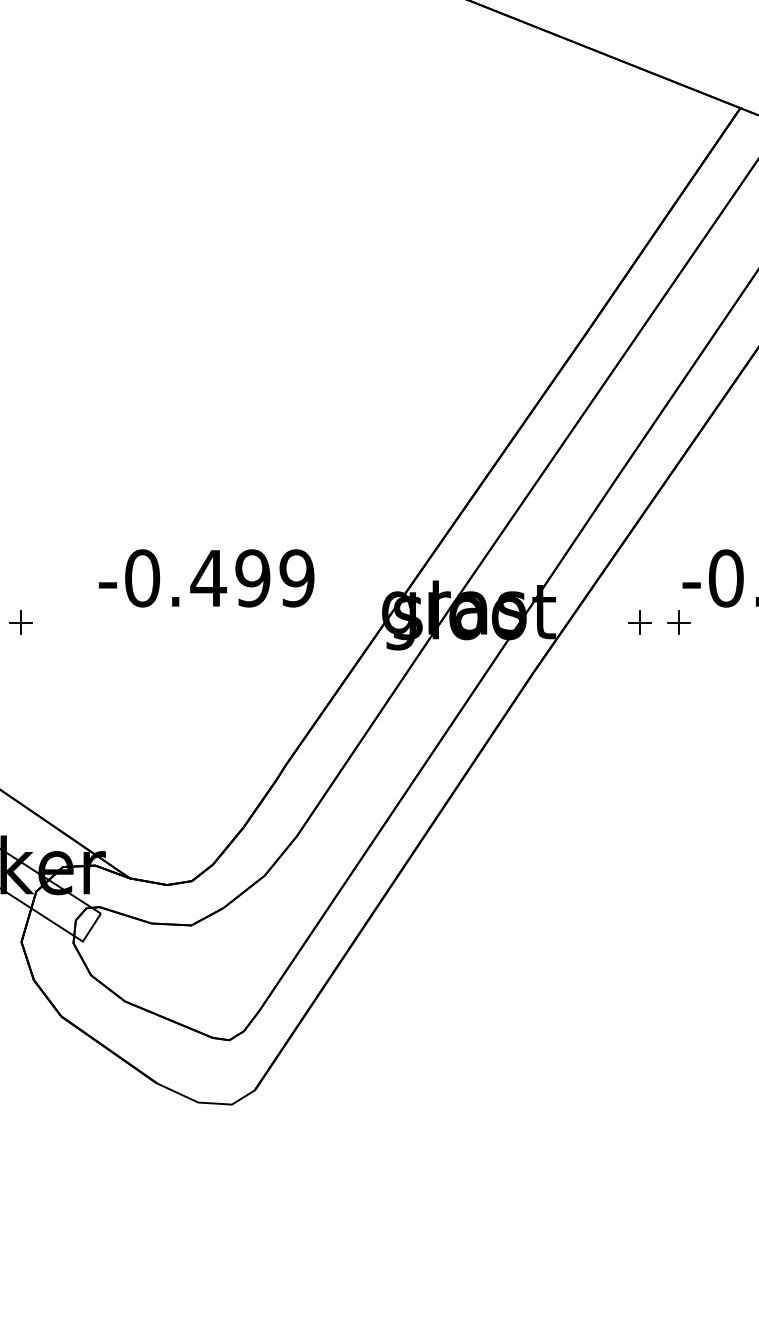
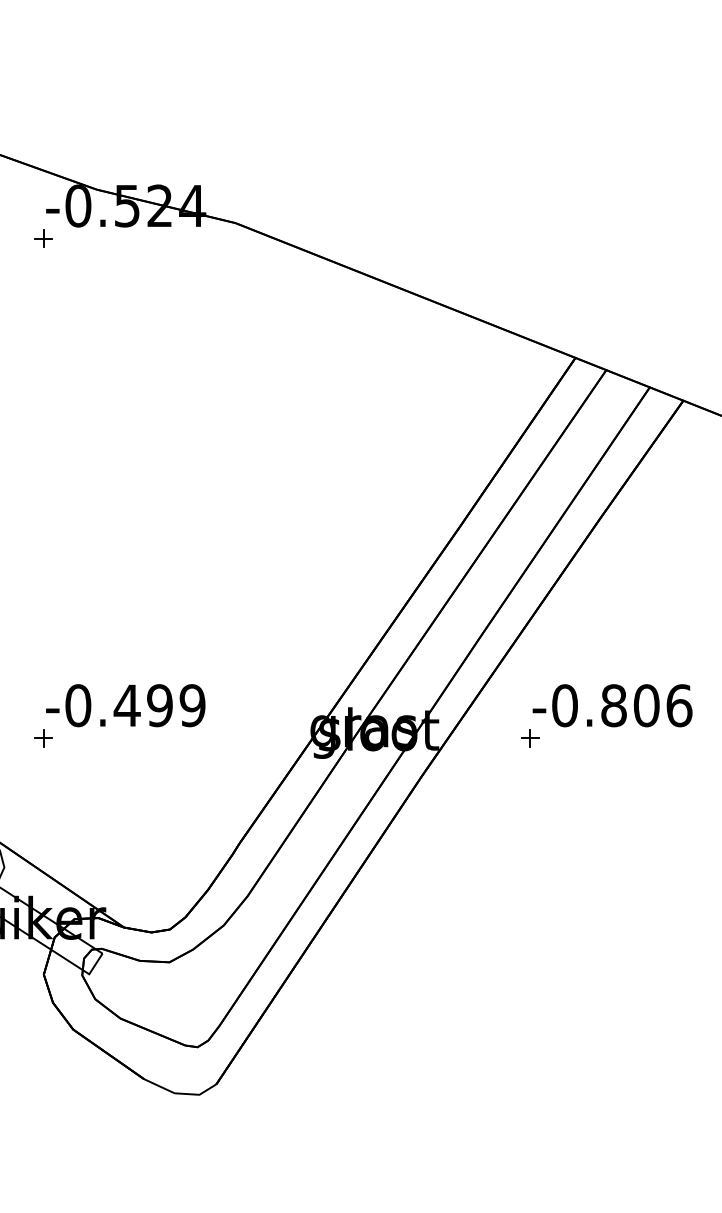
text: (206, 578) -> (125, 705), moved
part: (640, 622) -> (501, 738), removed

